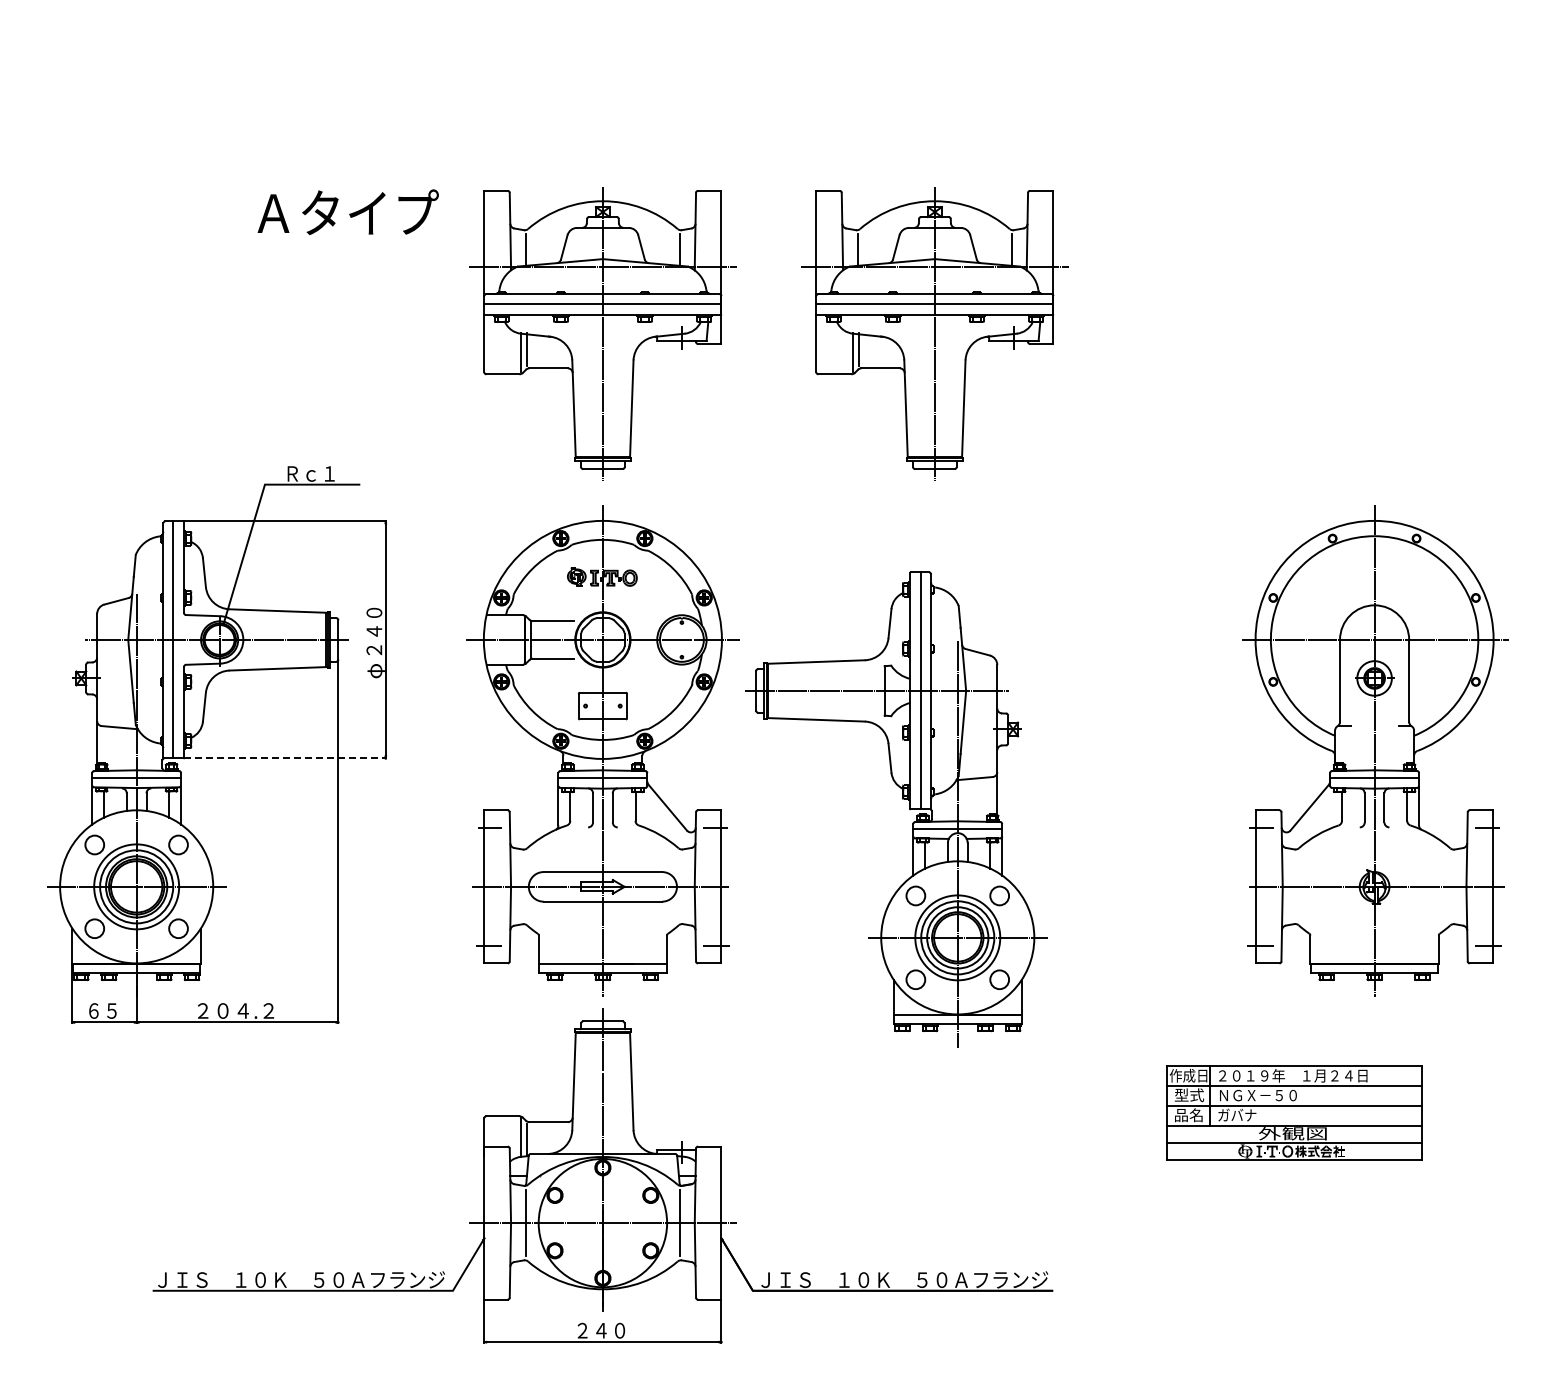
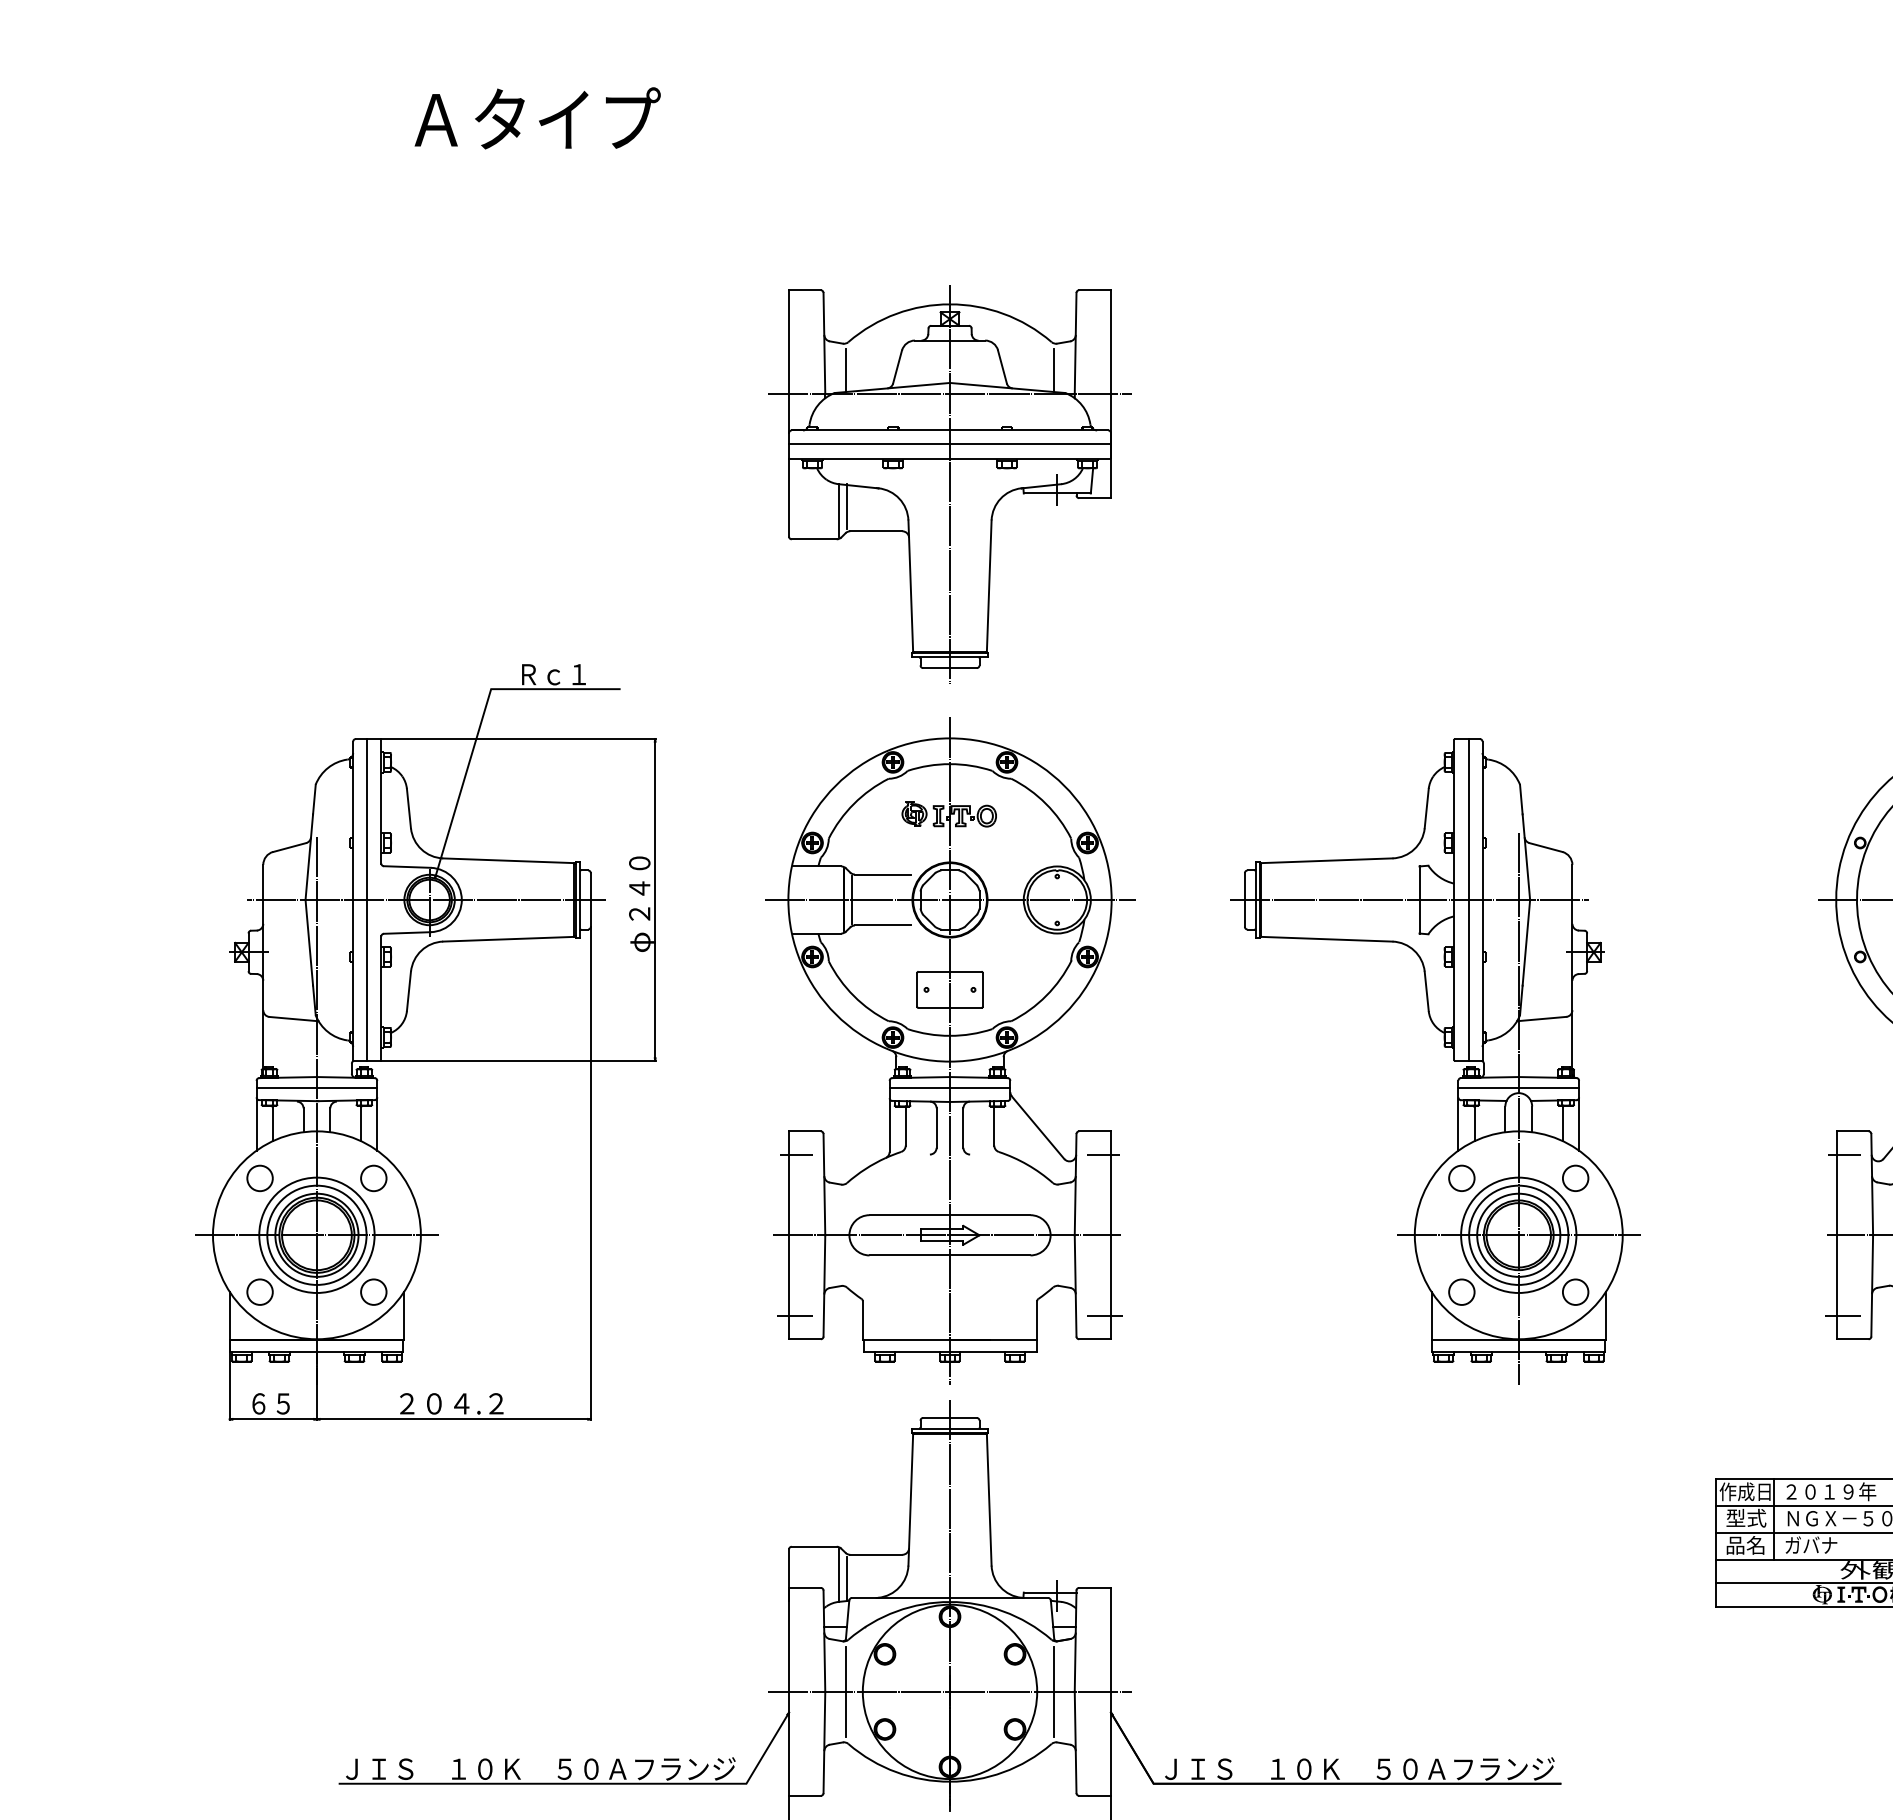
text: (347, 211) -> (536, 117), moved
part: (934, 333) -> (1400, 483), removed
line: (285, 758) -> (519, 1061), dashed -> solid
part: (902, 799) -> (1443, 1047), moved

